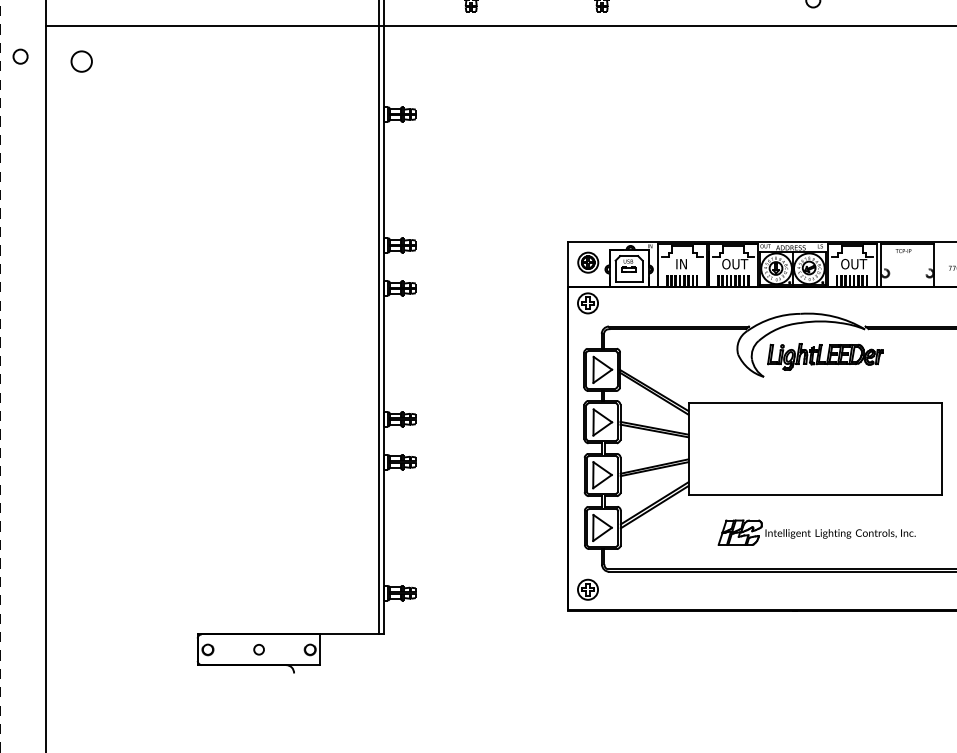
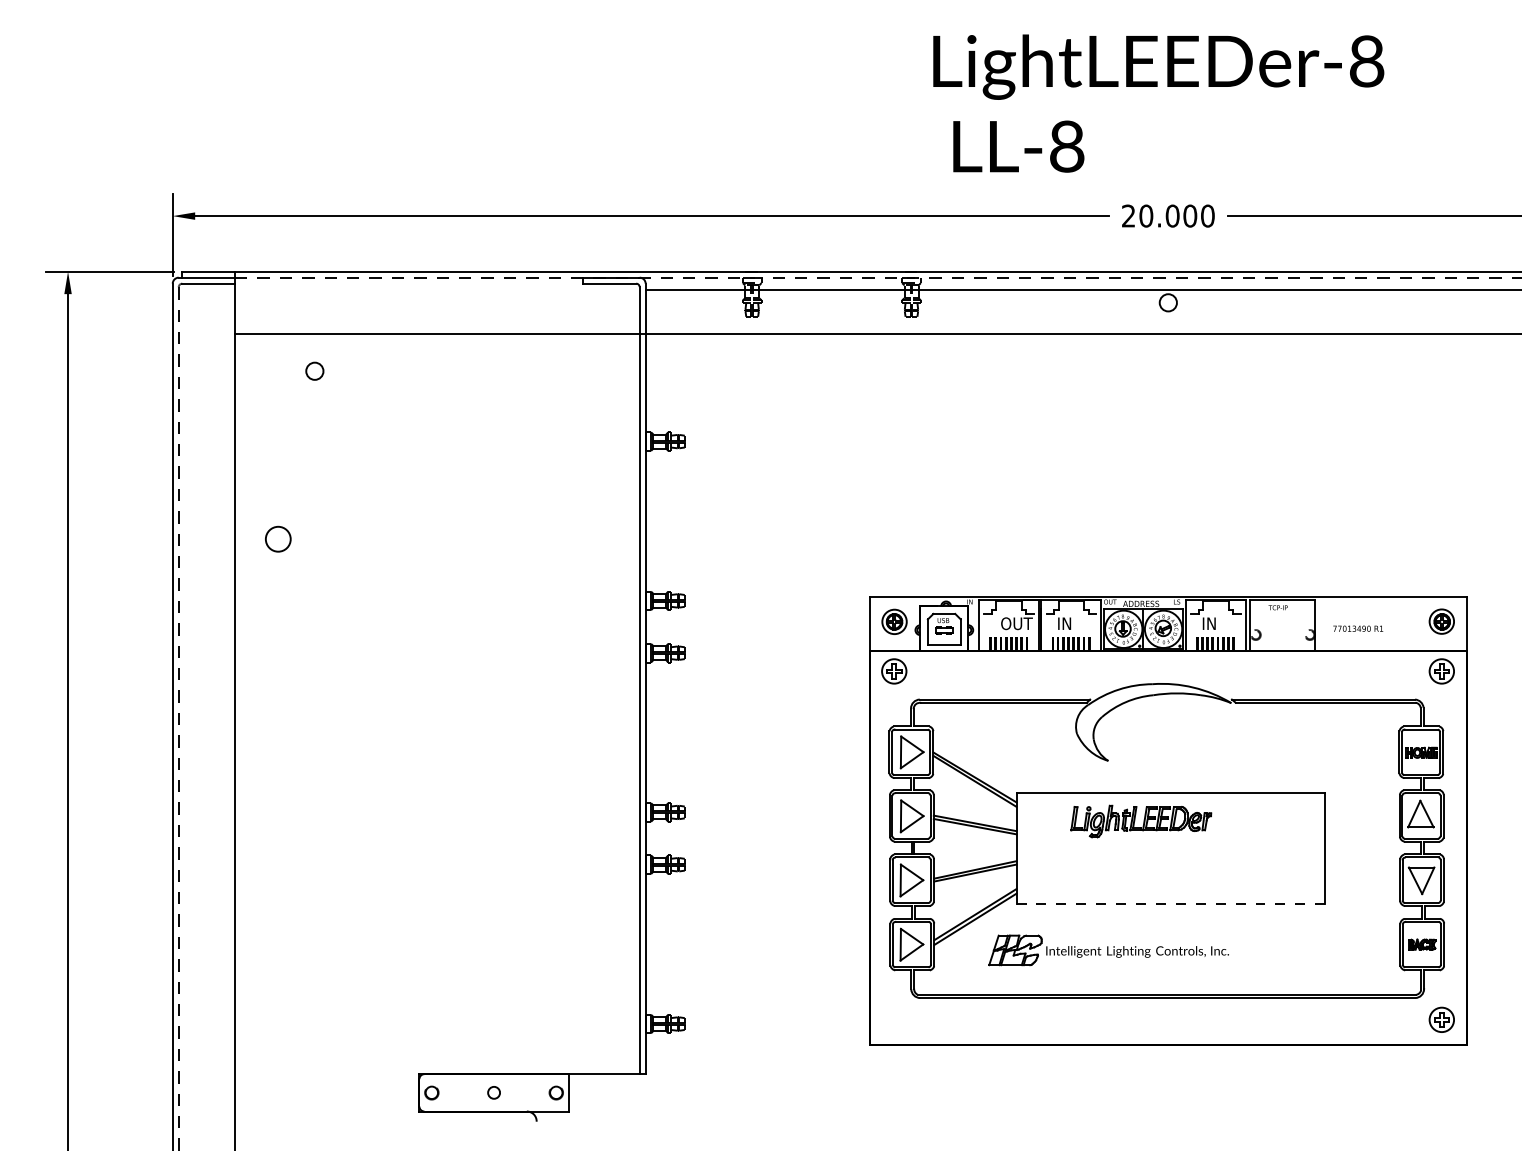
circle: (20, 56) -> (314, 370), moved
circle: (81, 60) -> (278, 538), moved
text: (688, 263) -> (1016, 623), IN -> OUT
text: (735, 263) -> (1073, 623), OUT -> IN
text: (853, 263) -> (1217, 623), OUT -> IN
part: (825, 356) -> (1141, 821), moved
line: (815, 494) -> (1171, 903), solid -> dashed
part: (816, 532) -> (1108, 950), moved
part: (588, 589) -> (894, 1019), removed

